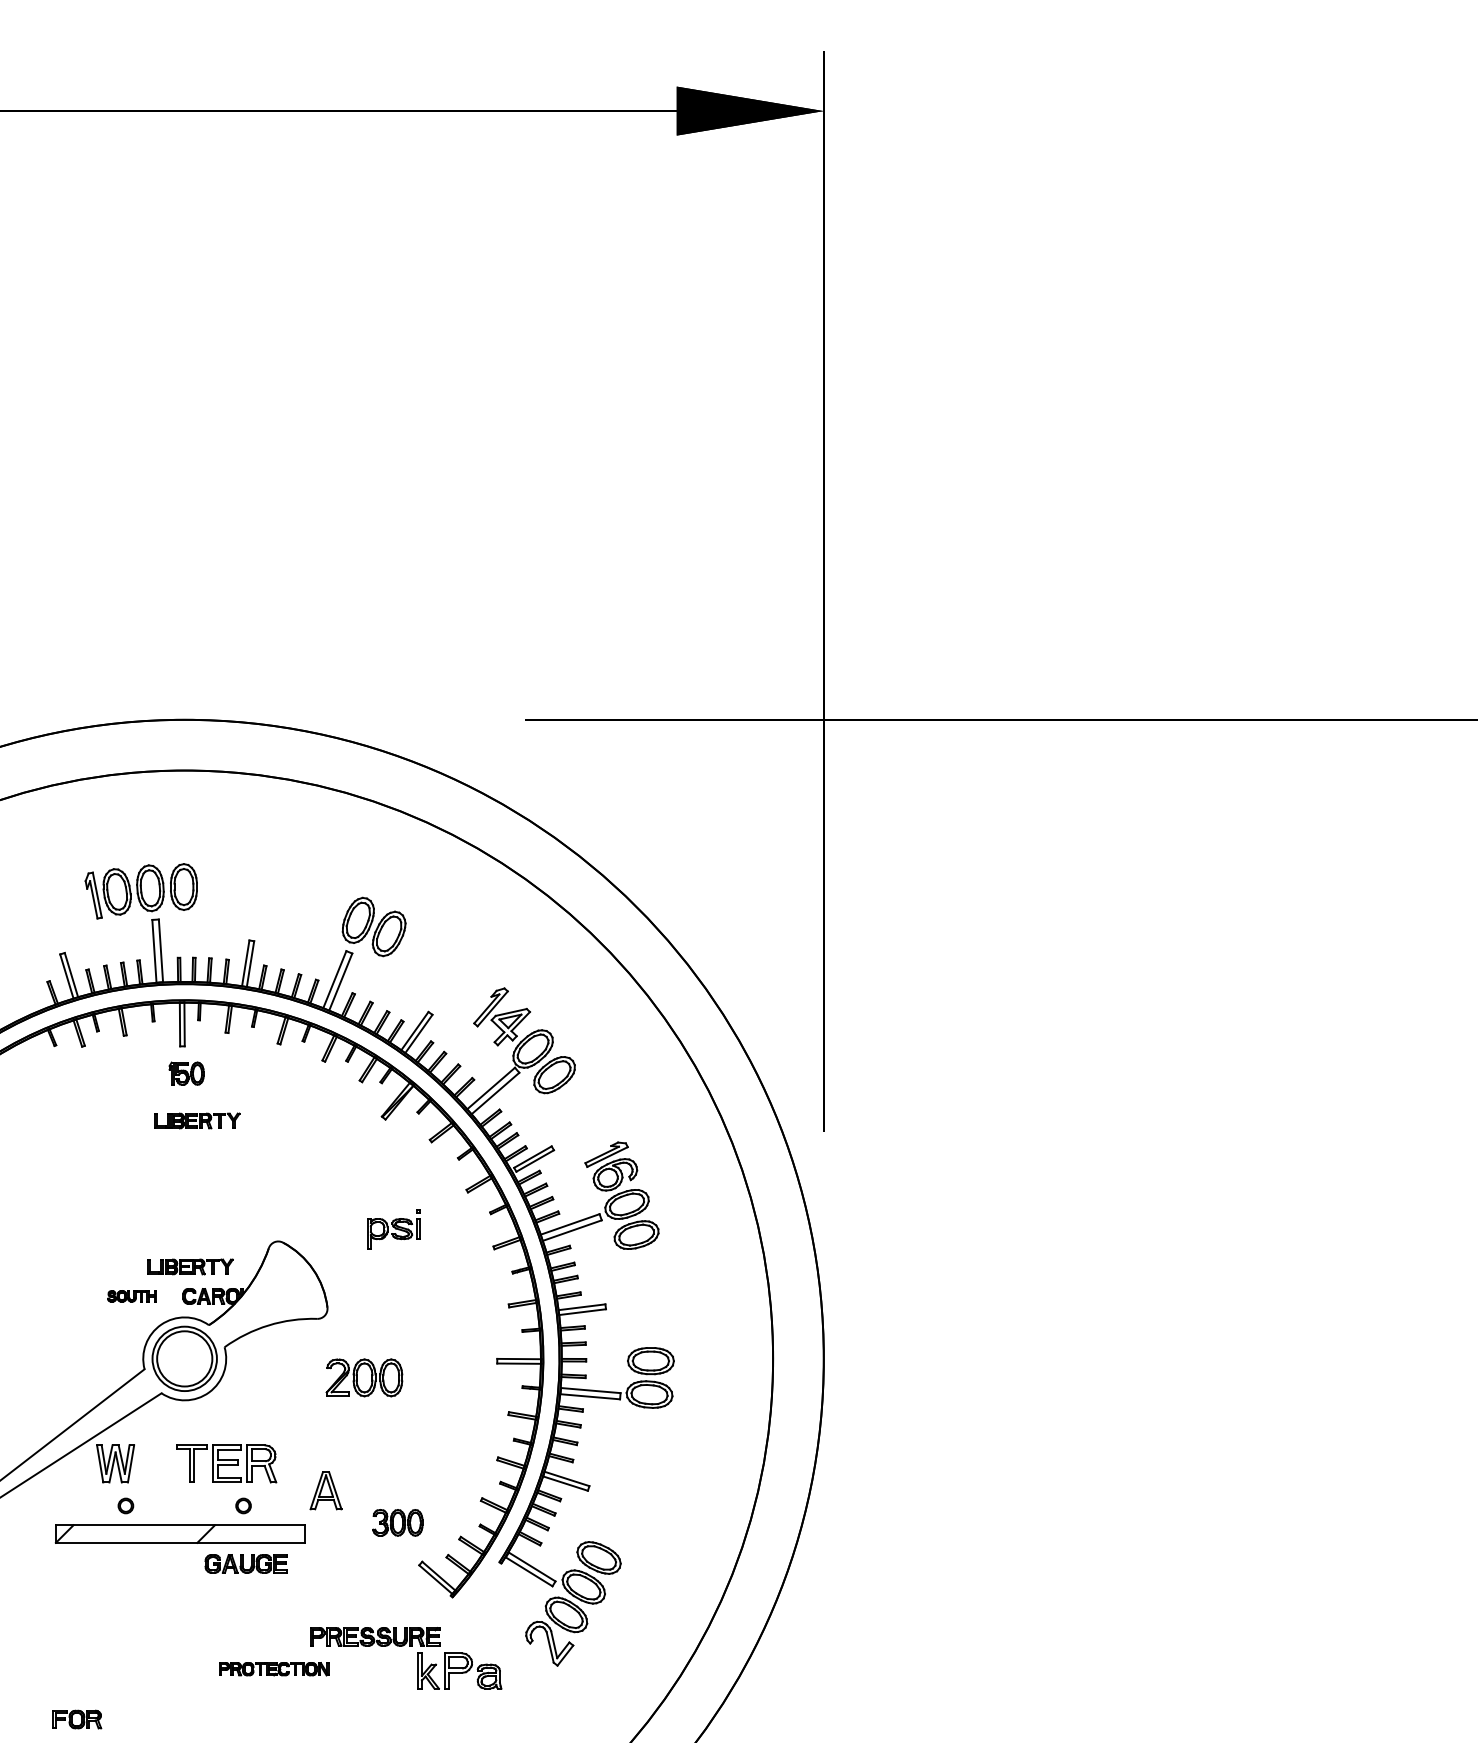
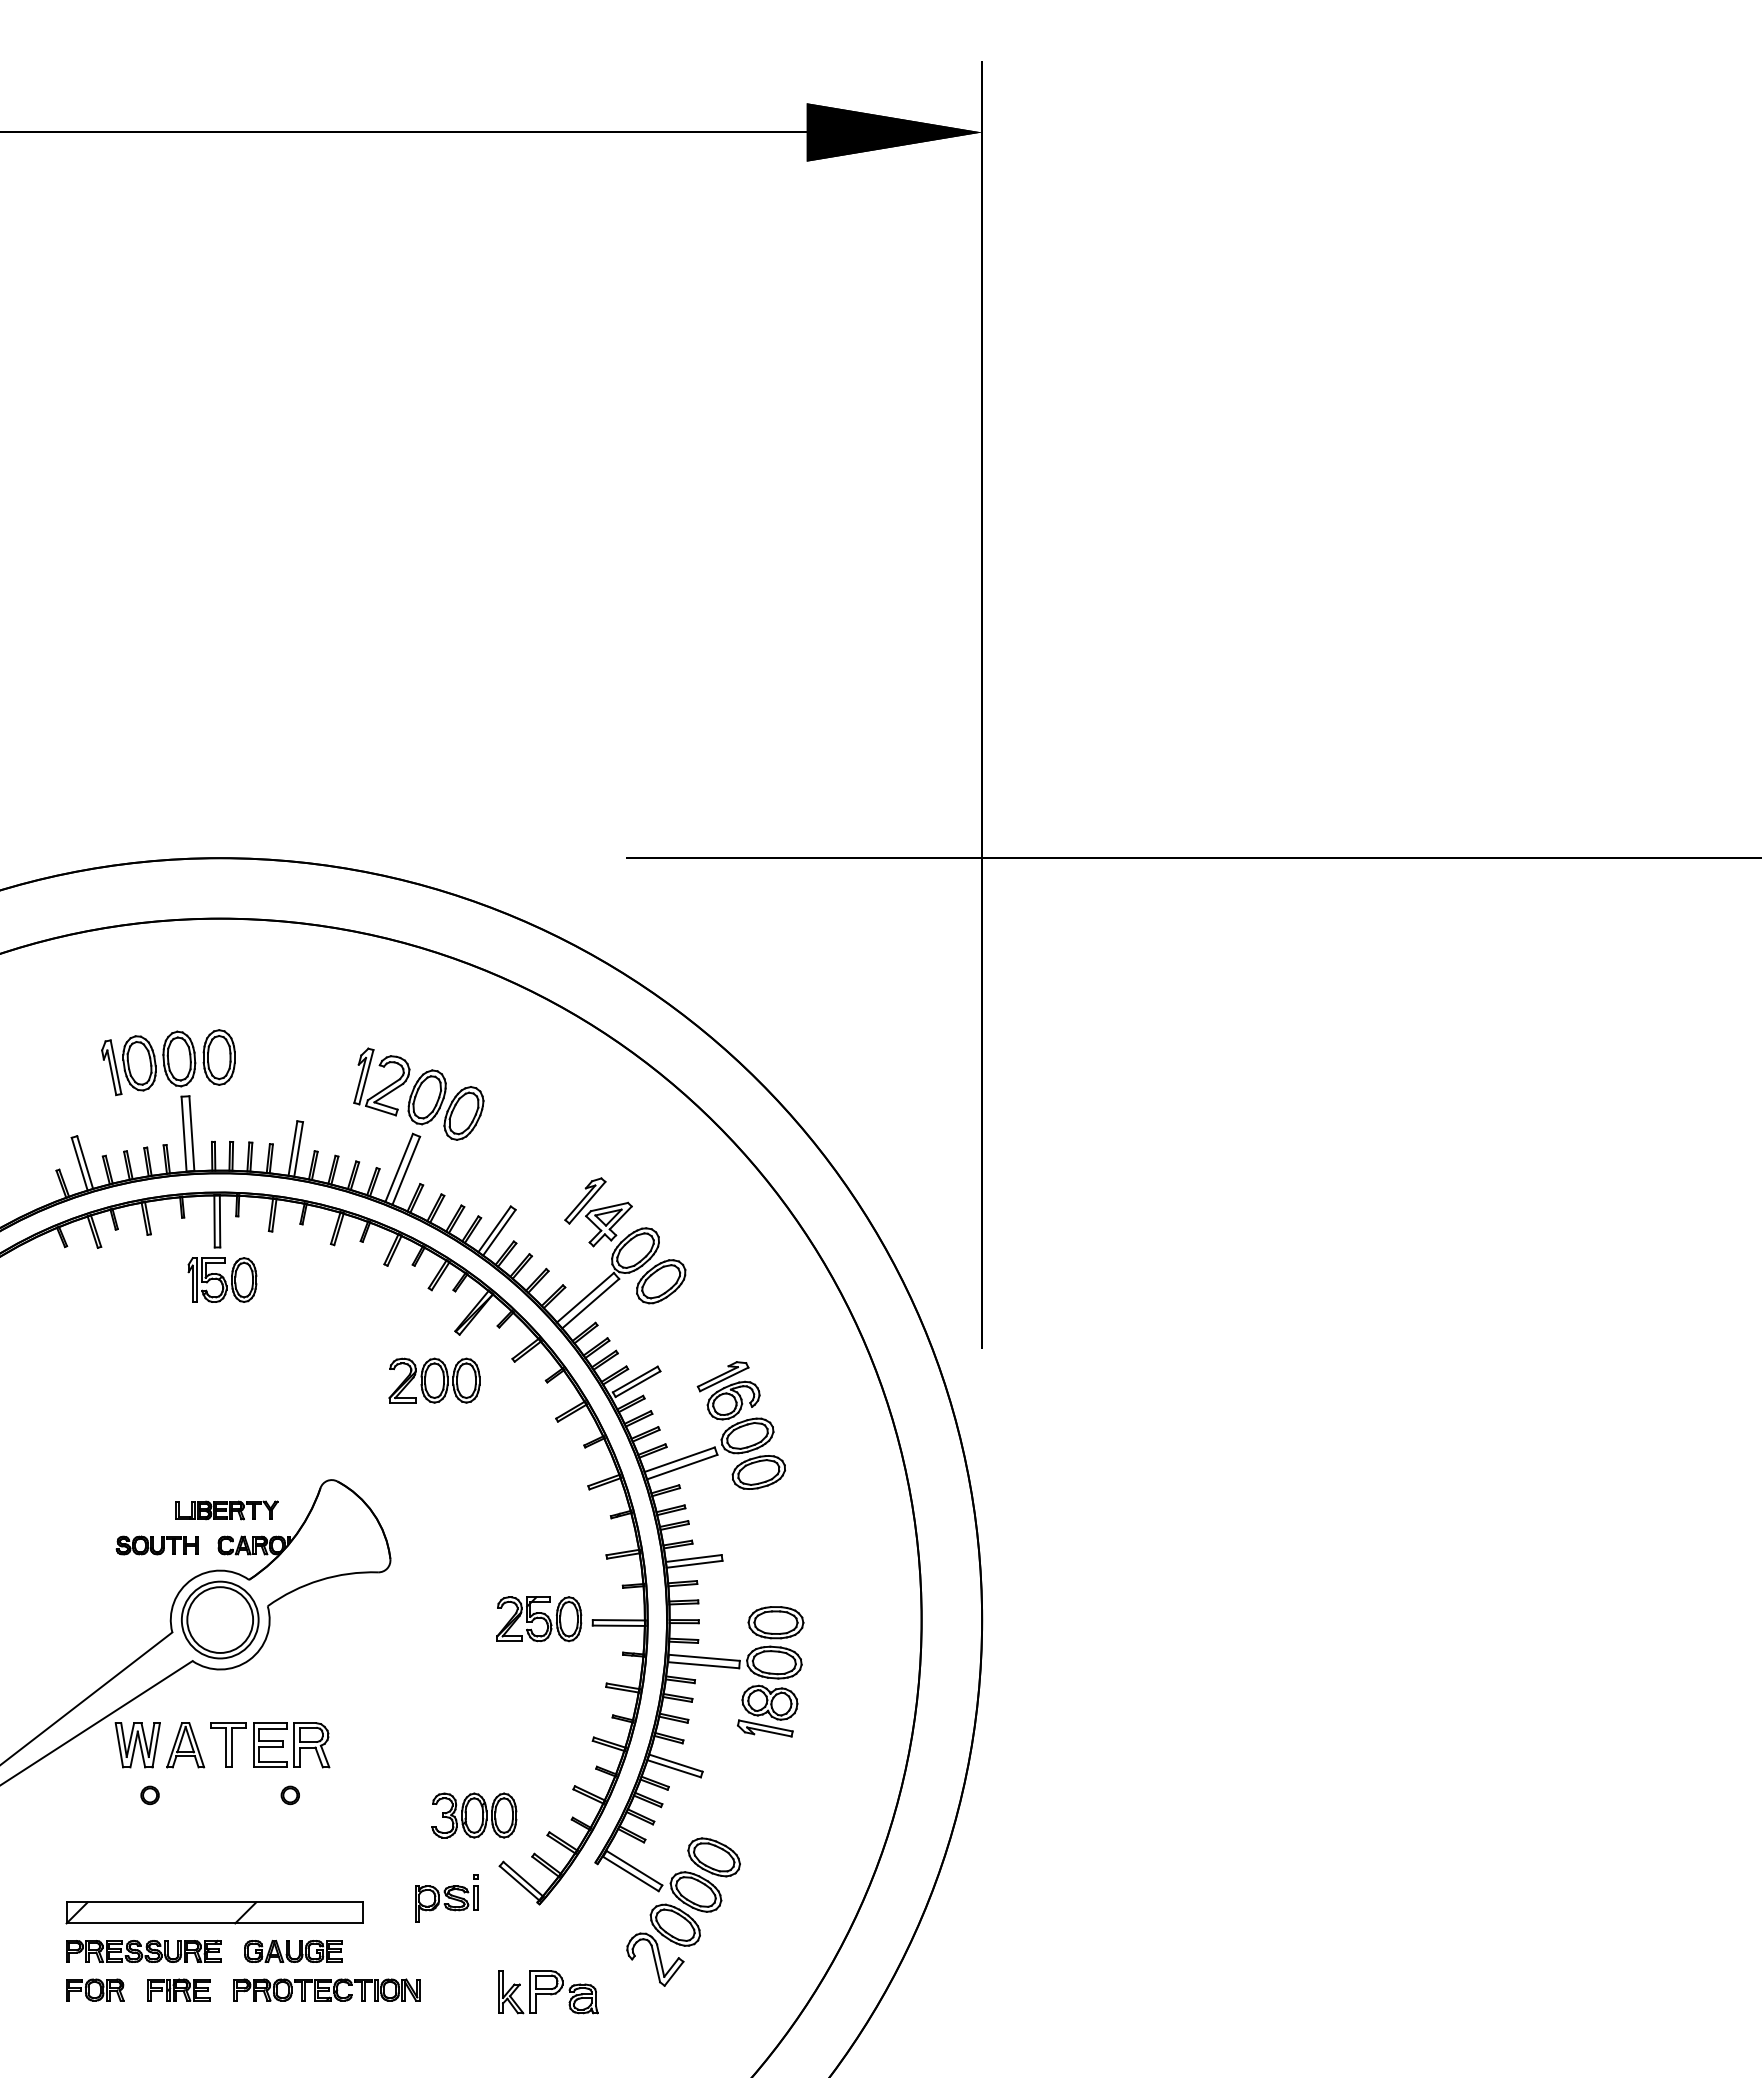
part: (324, 911) -> (386, 1086), added
part: (186, 1073) -> (222, 1279), size x1.67
part: (196, 1121) -> (234, 1336), removed
part: (393, 1229) -> (446, 1898), moved
part: (131, 1296) -> (156, 1545), size x1.43
part: (452, 1358) -> (539, 1619), added
part: (364, 1377) -> (434, 1380), moved
part: (643, 1434) -> (767, 1710), added
part: (325, 1490) -> (185, 1745), moved
part: (398, 1522) -> (474, 1815), size x1.43
part: (179, 1533) -> (214, 1912), moved
part: (246, 1563) -> (293, 1951), moved
part: (375, 1636) -> (143, 1950), moved
part: (149, 1668) -> (178, 1989), added
part: (273, 1668) -> (326, 1989), size x1.43
part: (77, 1719) -> (95, 1989), moved

